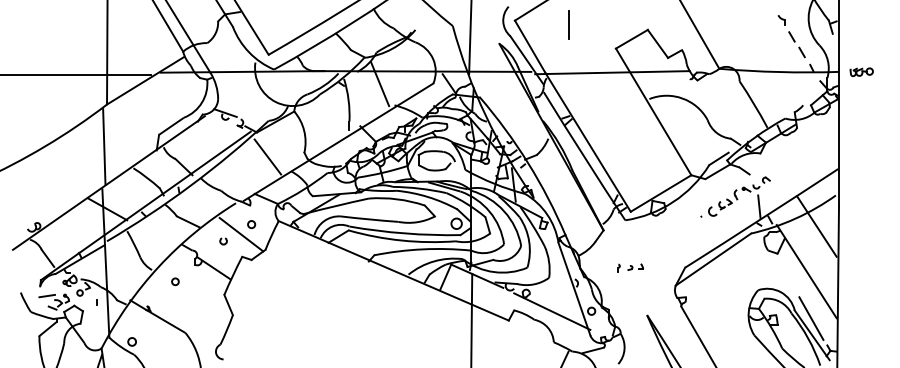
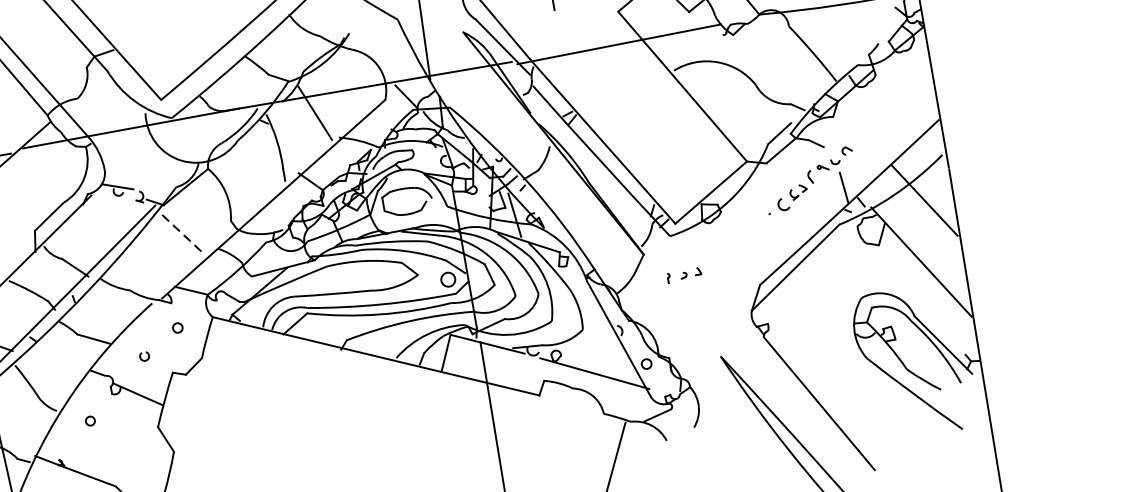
line: (267, 156) -> (183, 234), solid -> dashed
line: (241, 234) -> (166, 343), removed
part: (630, 267) -> (683, 274), moved
line: (811, 318) -> (938, 322), removed

